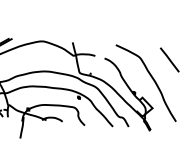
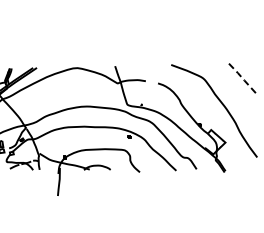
line: (169, 60) -> (242, 78), solid -> dashed

